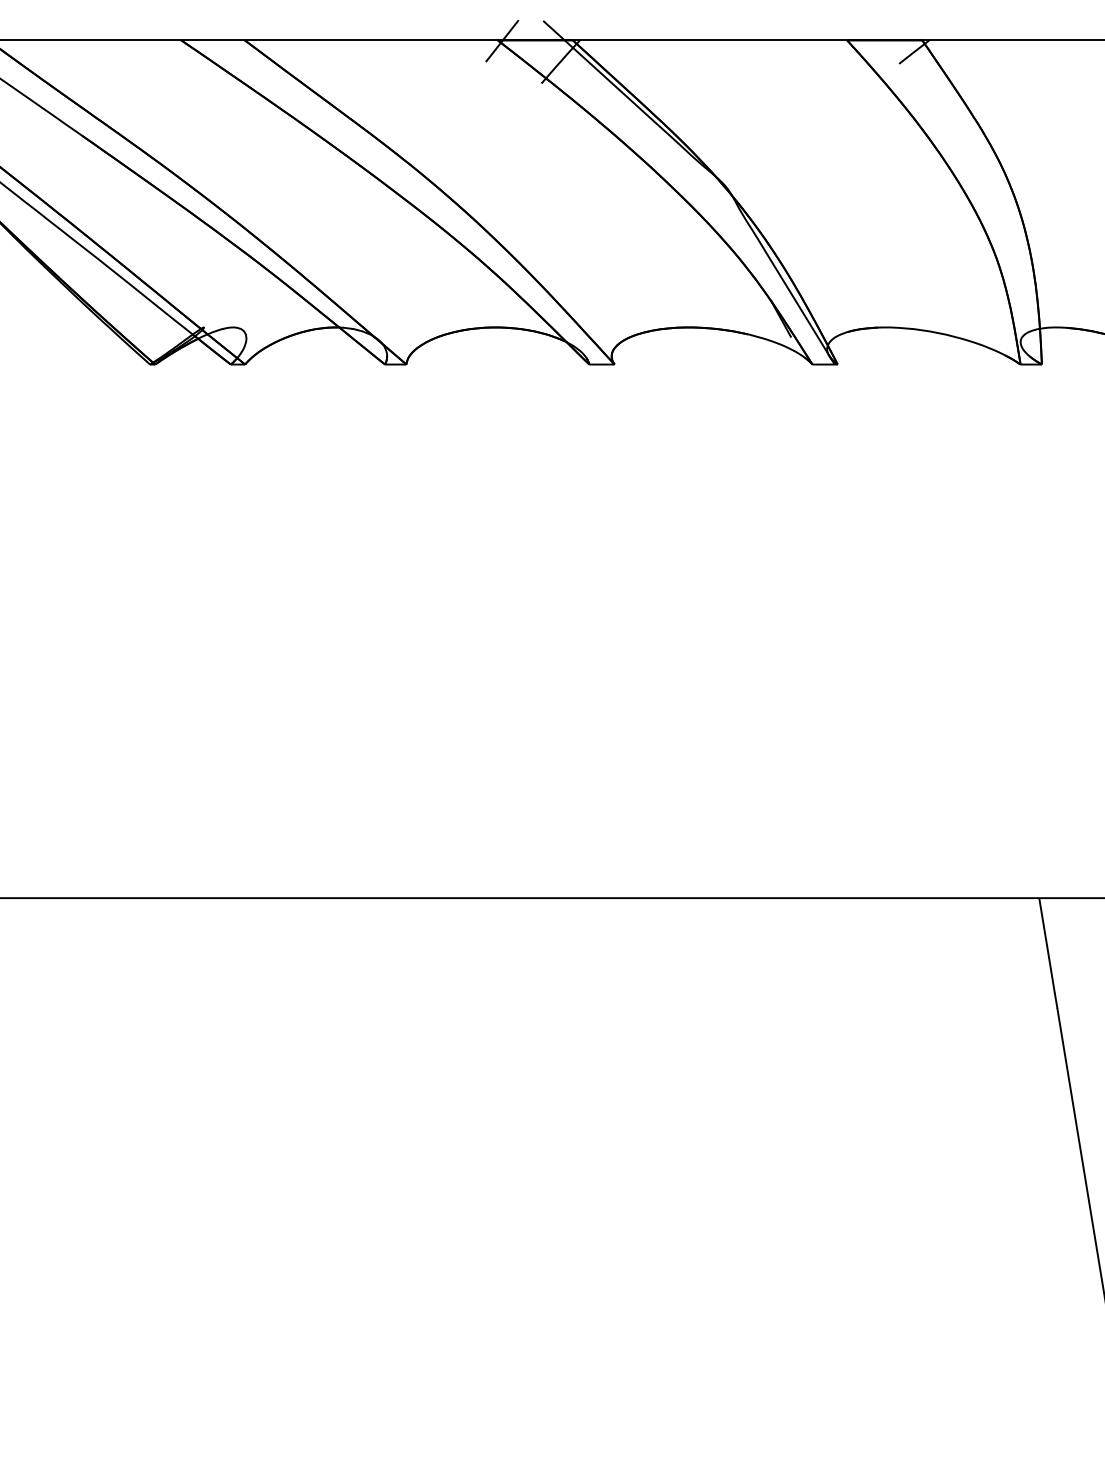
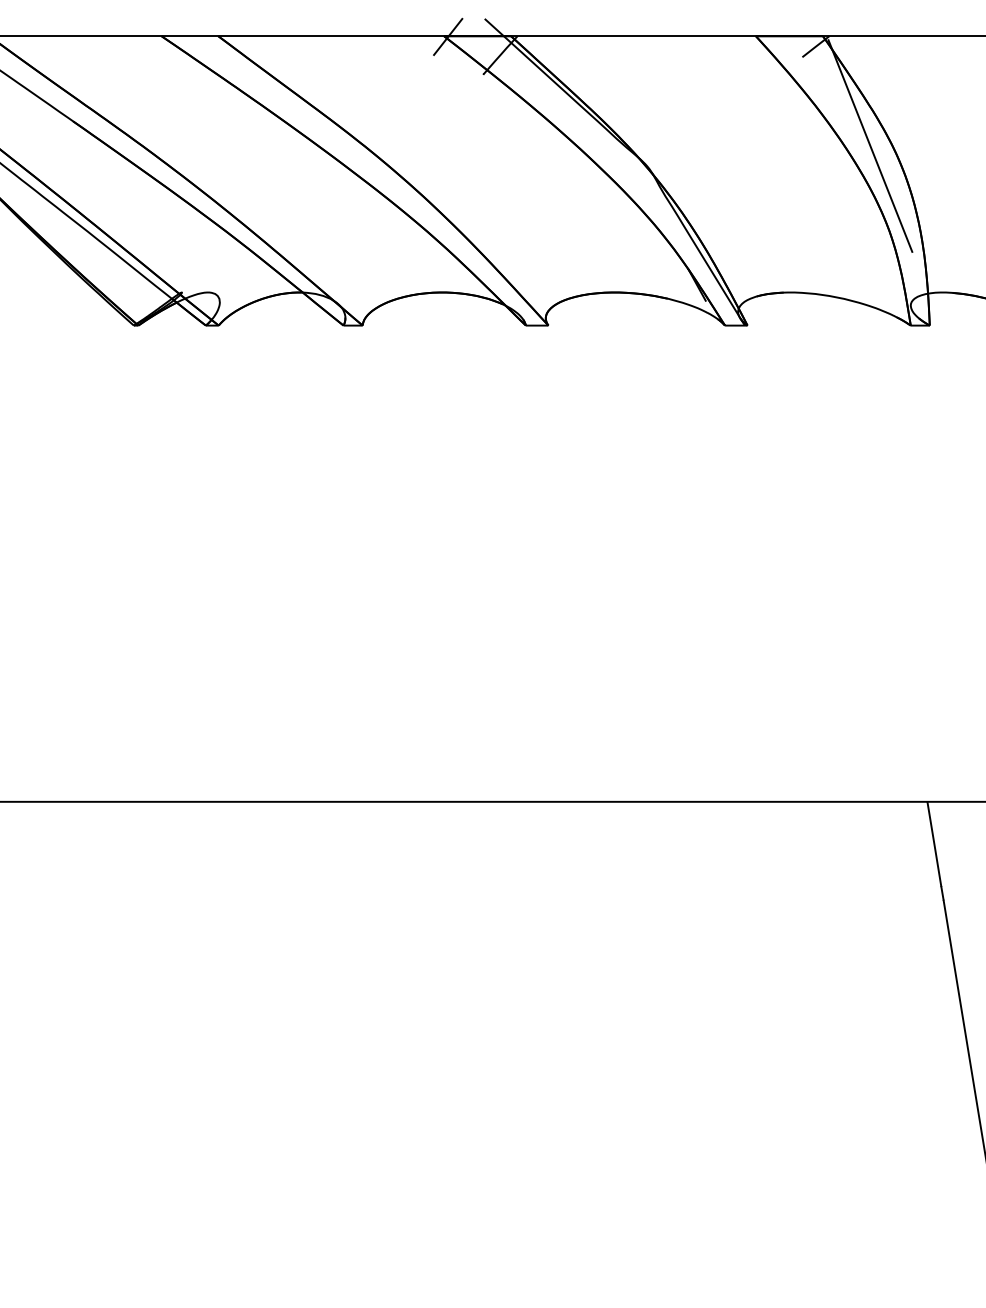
line: (975, 162) -> (870, 145), added

